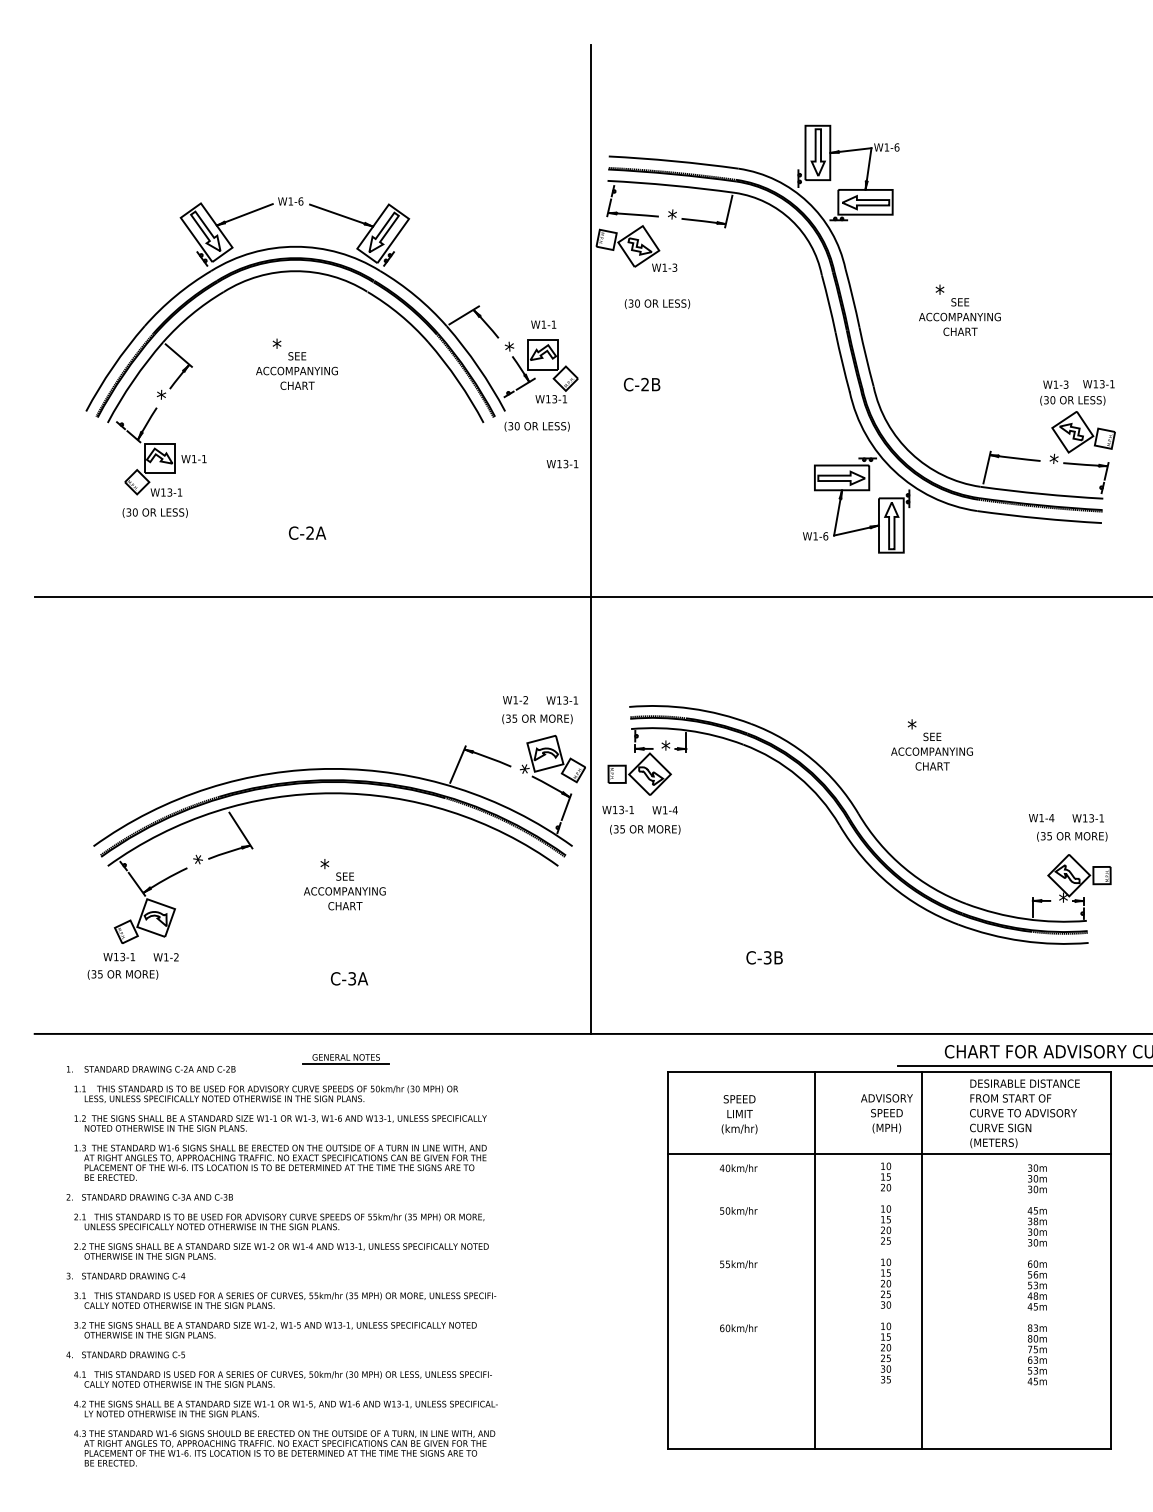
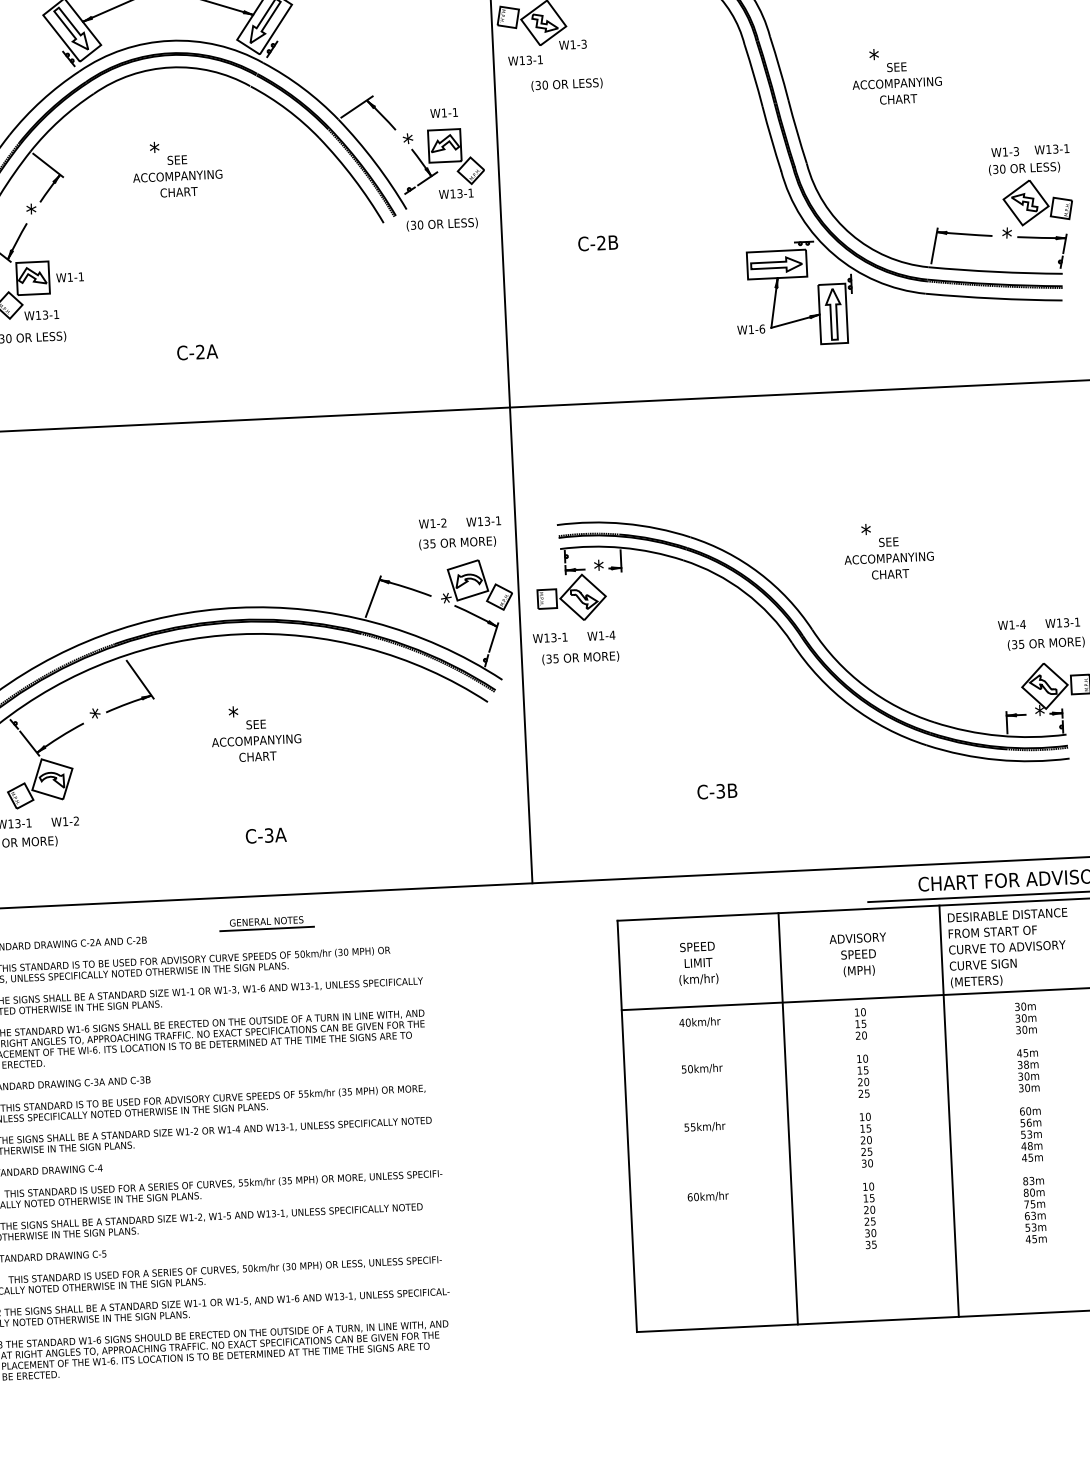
text: (641, 384) -> (597, 243), moved
text: (562, 463) -> (525, 59), moved
line: (922, 1260) -> (949, 1110), moved

